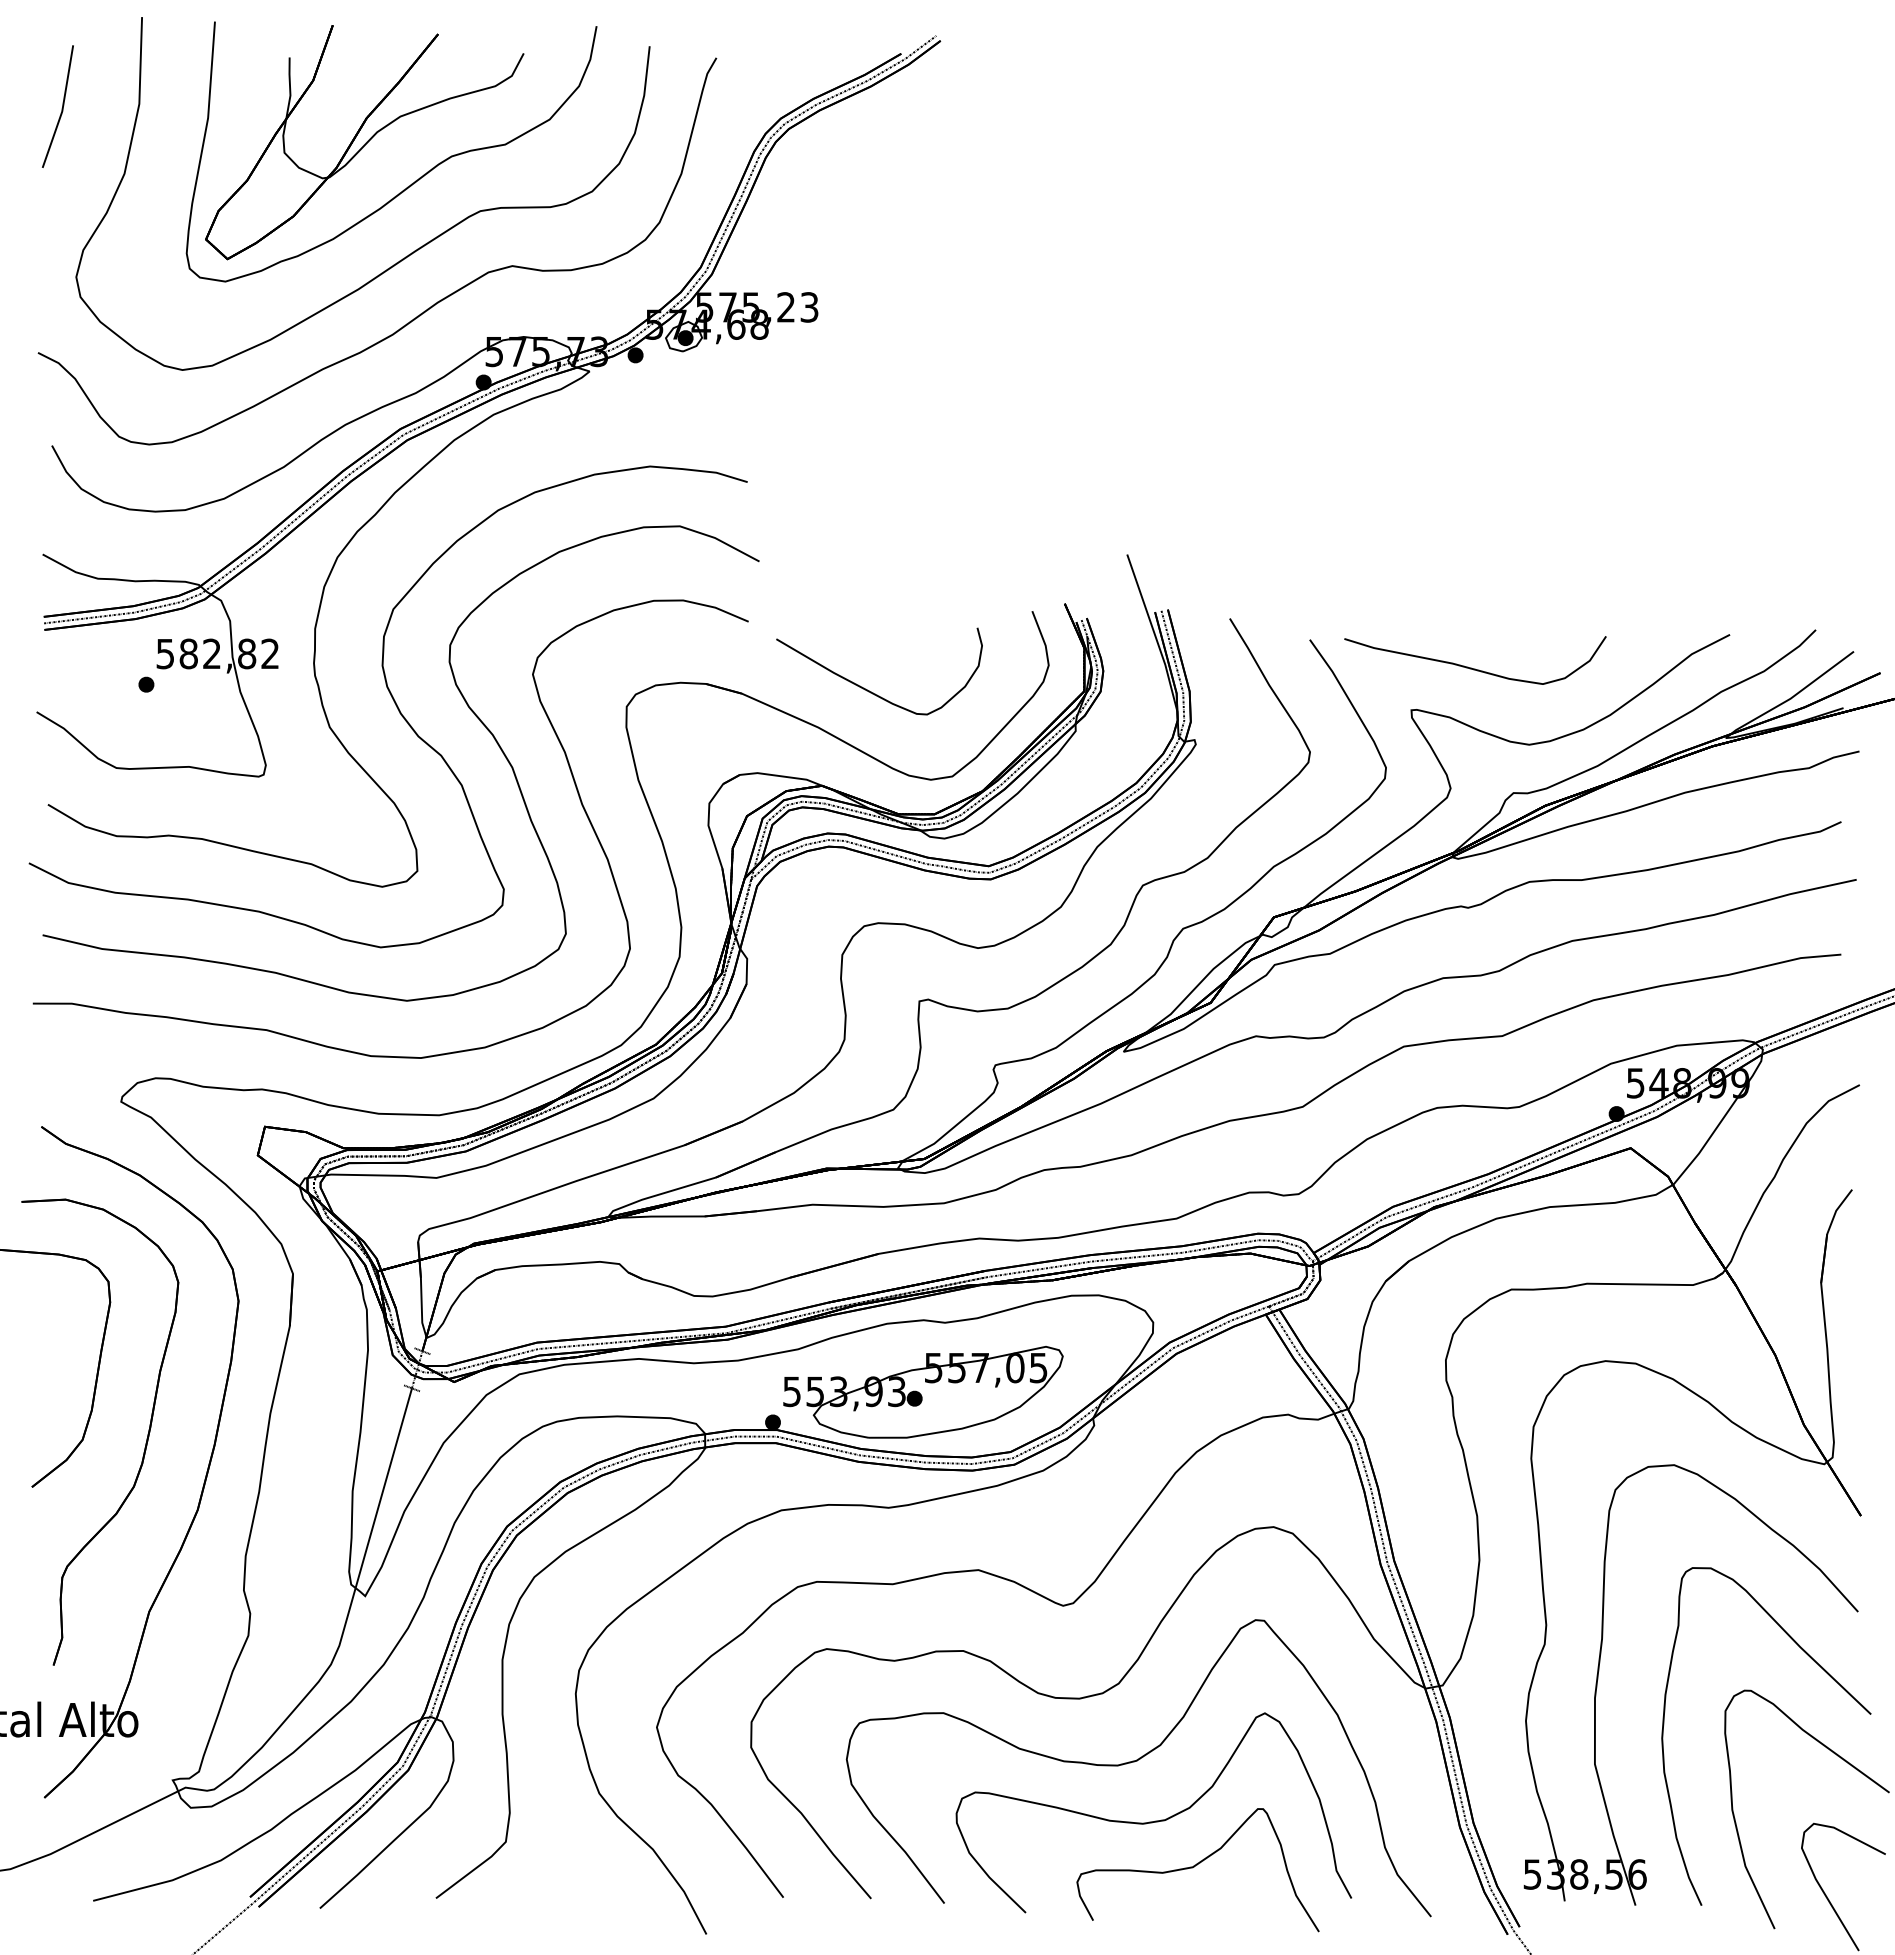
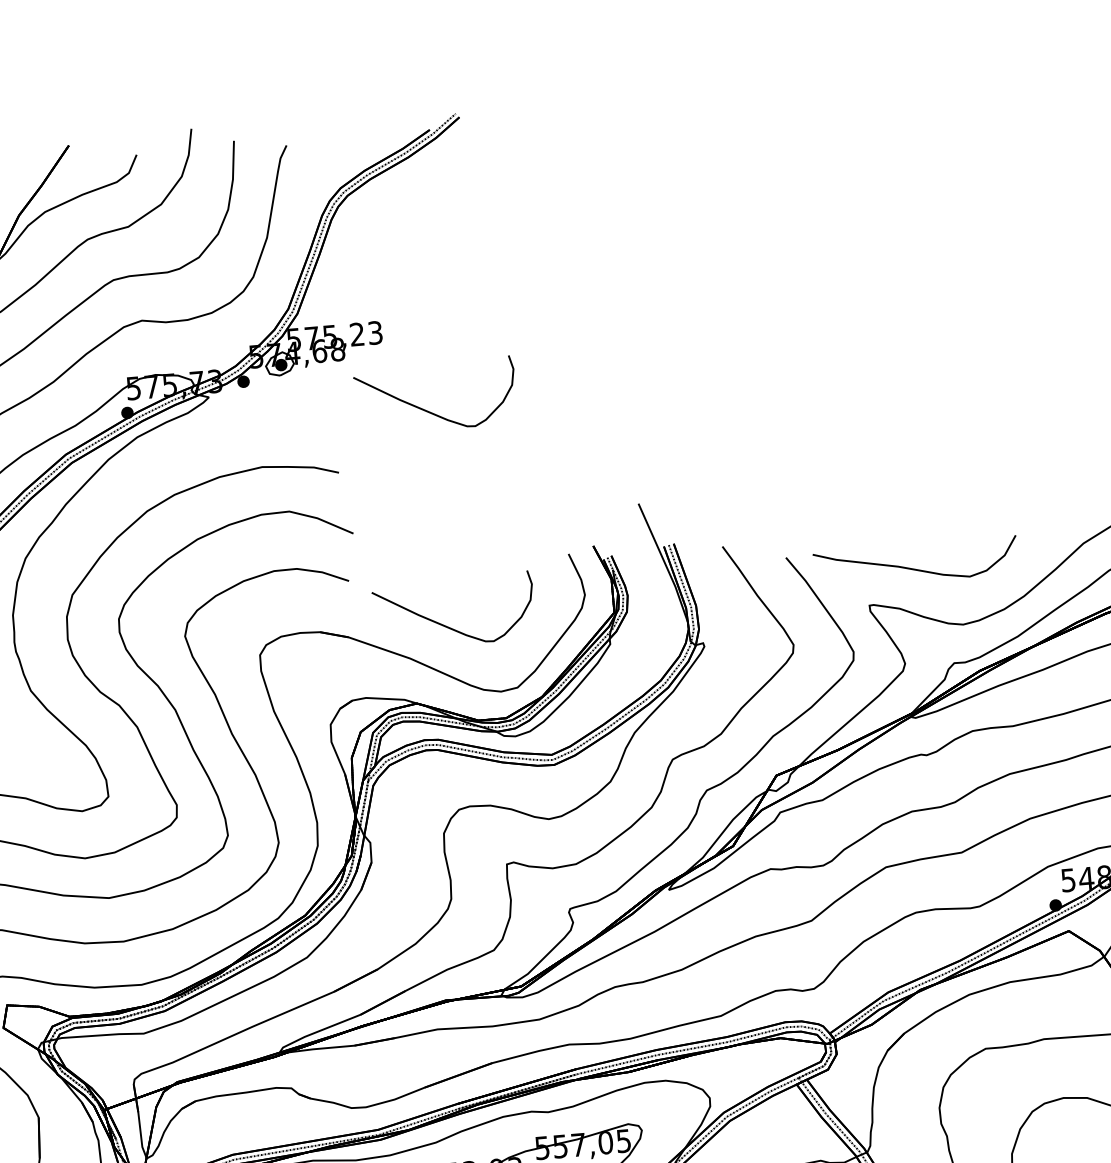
part: (869, 413) -> (429, 411), added

